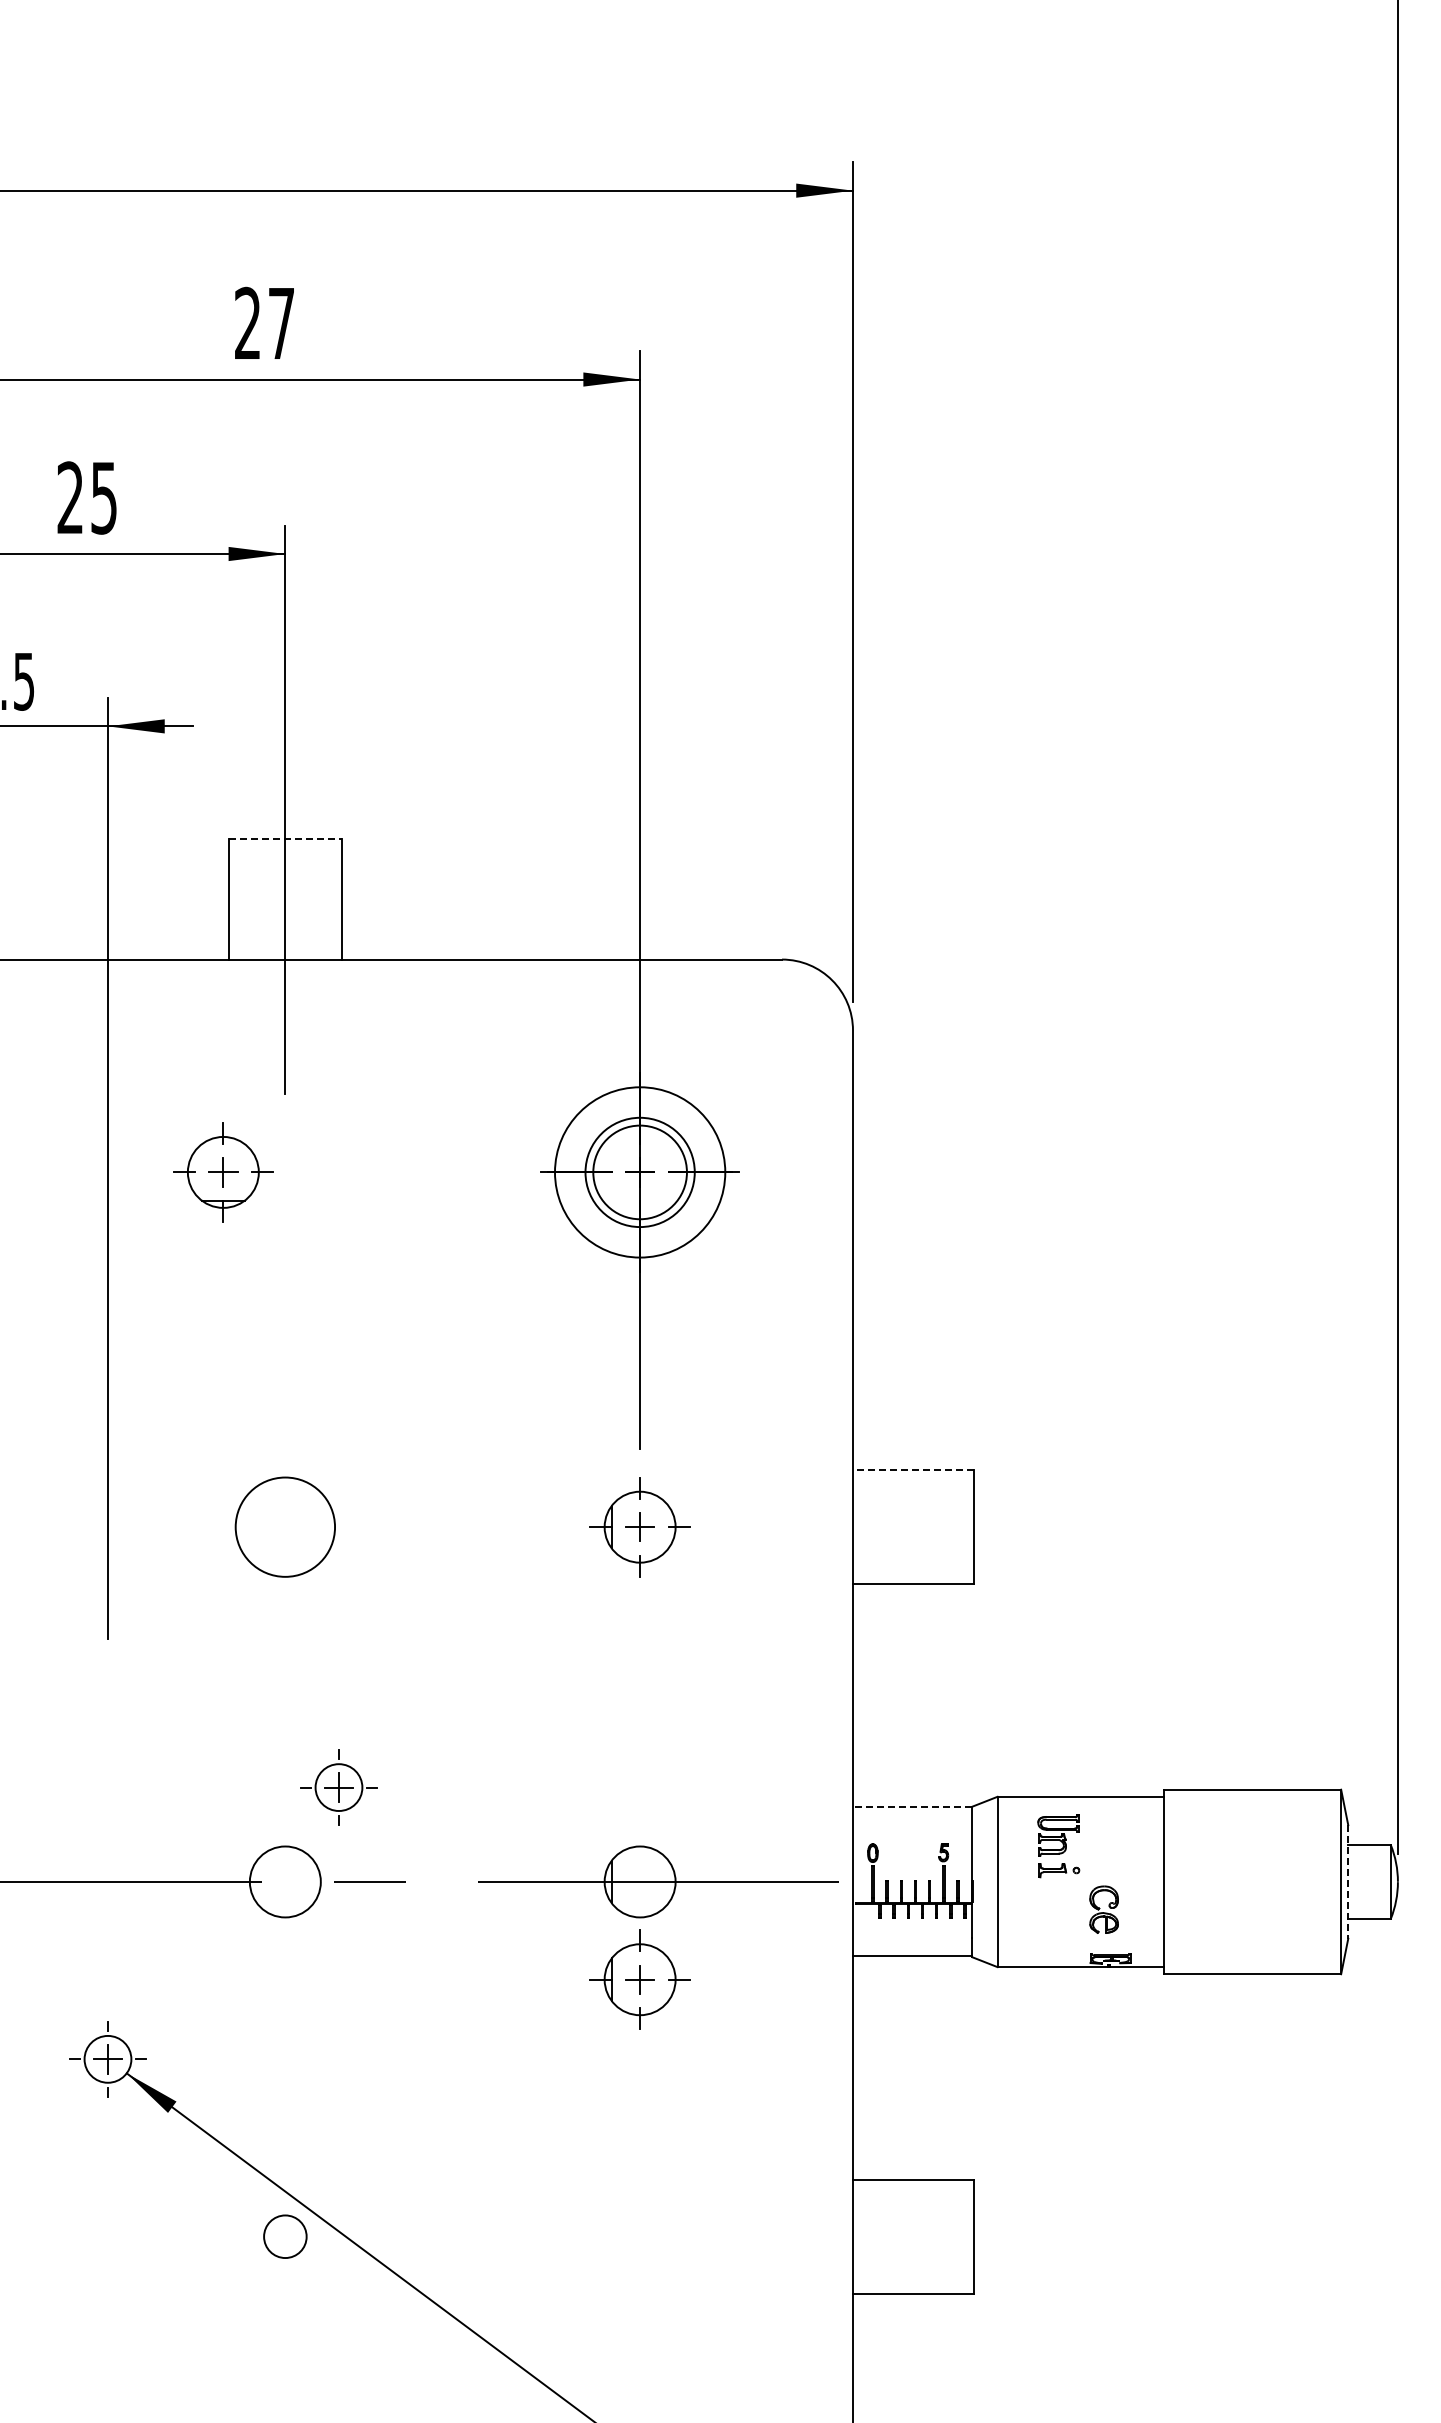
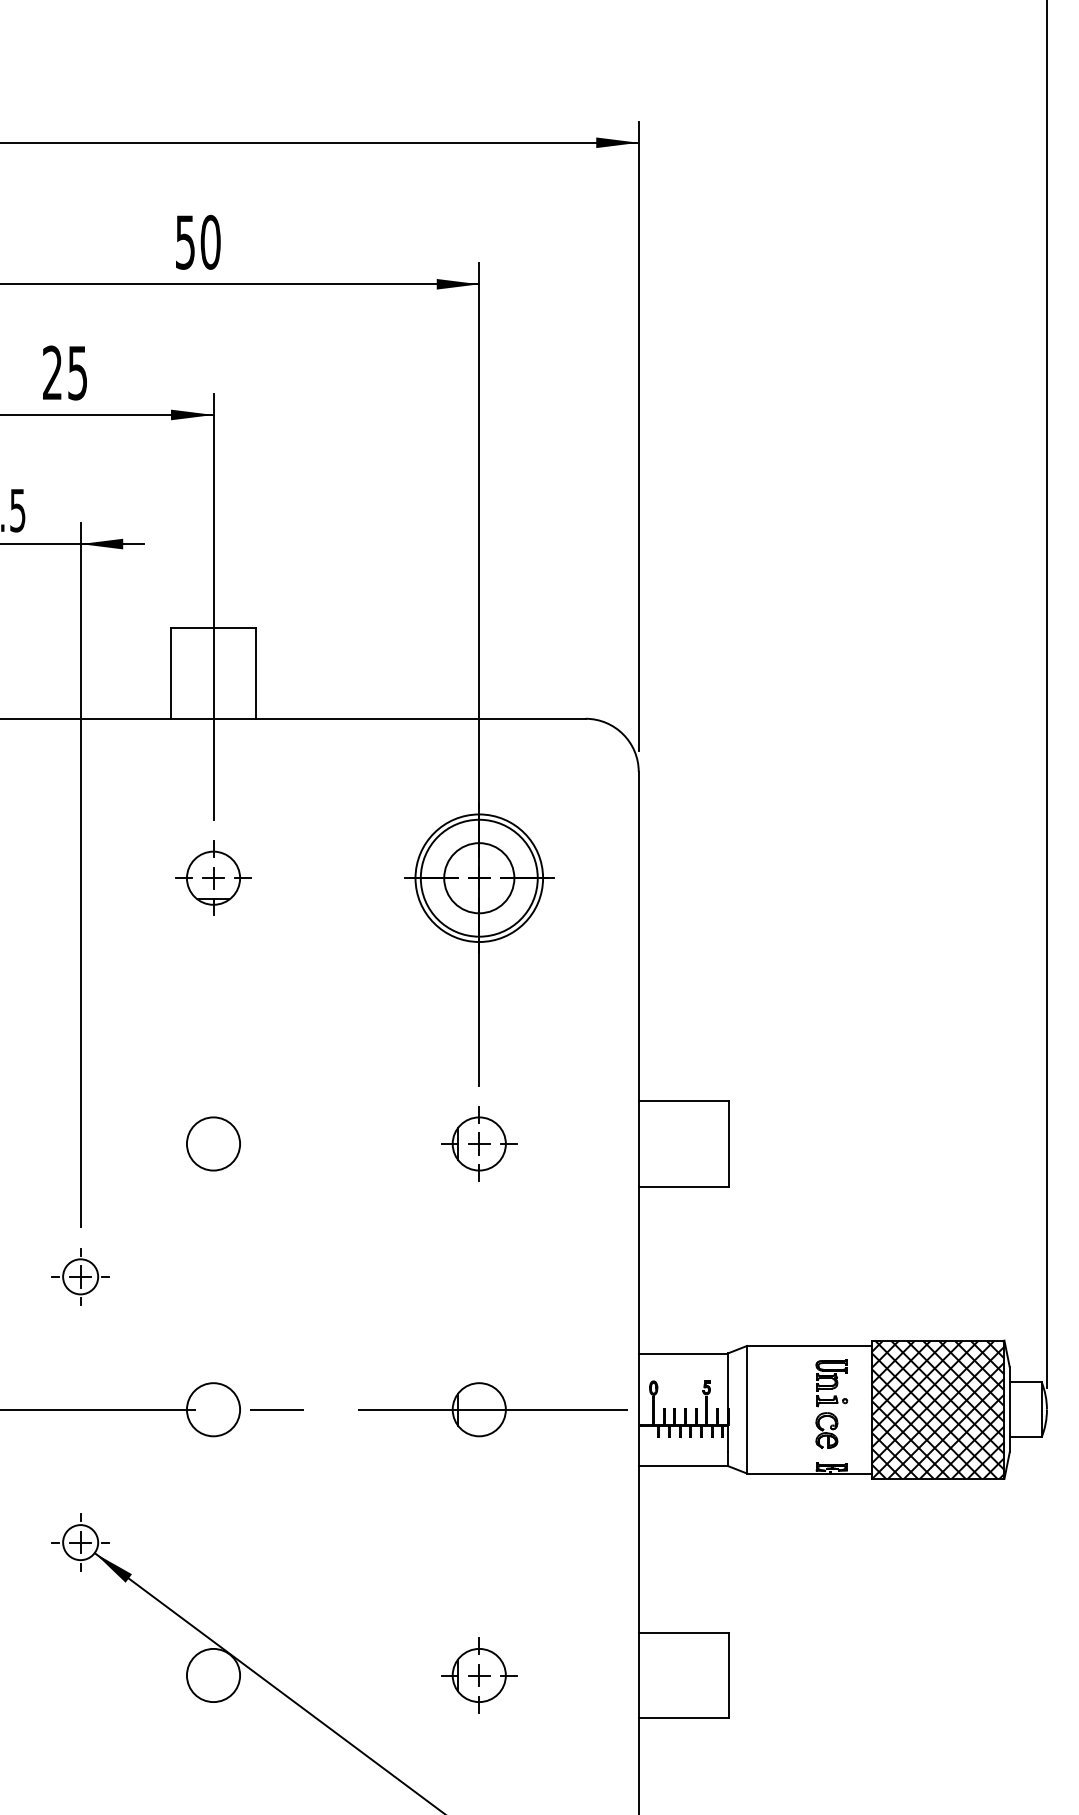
text: (264, 323) -> (197, 242), 27 -> 50
line: (285, 838) -> (213, 628), dashed -> solid
part: (223, 1172) -> (213, 878), moved
circle: (640, 1172) -> (479, 878), size x1.43
line: (912, 1470) -> (683, 1101), dashed -> solid
circle: (284, 1526) -> (212, 1143), size x0.71
part: (338, 1787) -> (80, 1276), moved
line: (912, 1807) -> (683, 1353), dashed -> solid
part: (1058, 1846) -> (831, 1383), moved
hatch: (1252, 1881) -> (938, 1409), added
line: (1348, 1881) -> (1009, 1409), dashed -> solid
part: (639, 1979) -> (478, 1675), moved
circle: (284, 2236) -> (212, 1675), size x1.67

